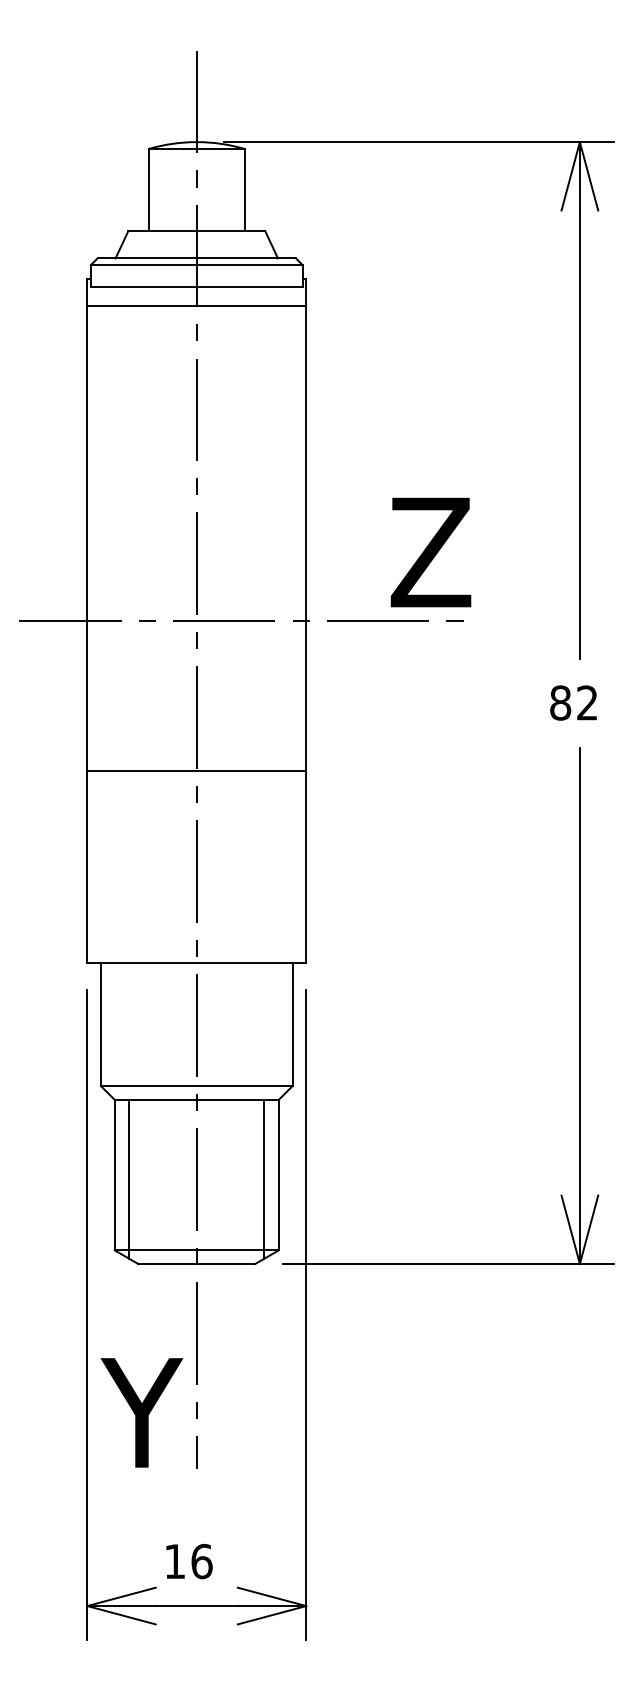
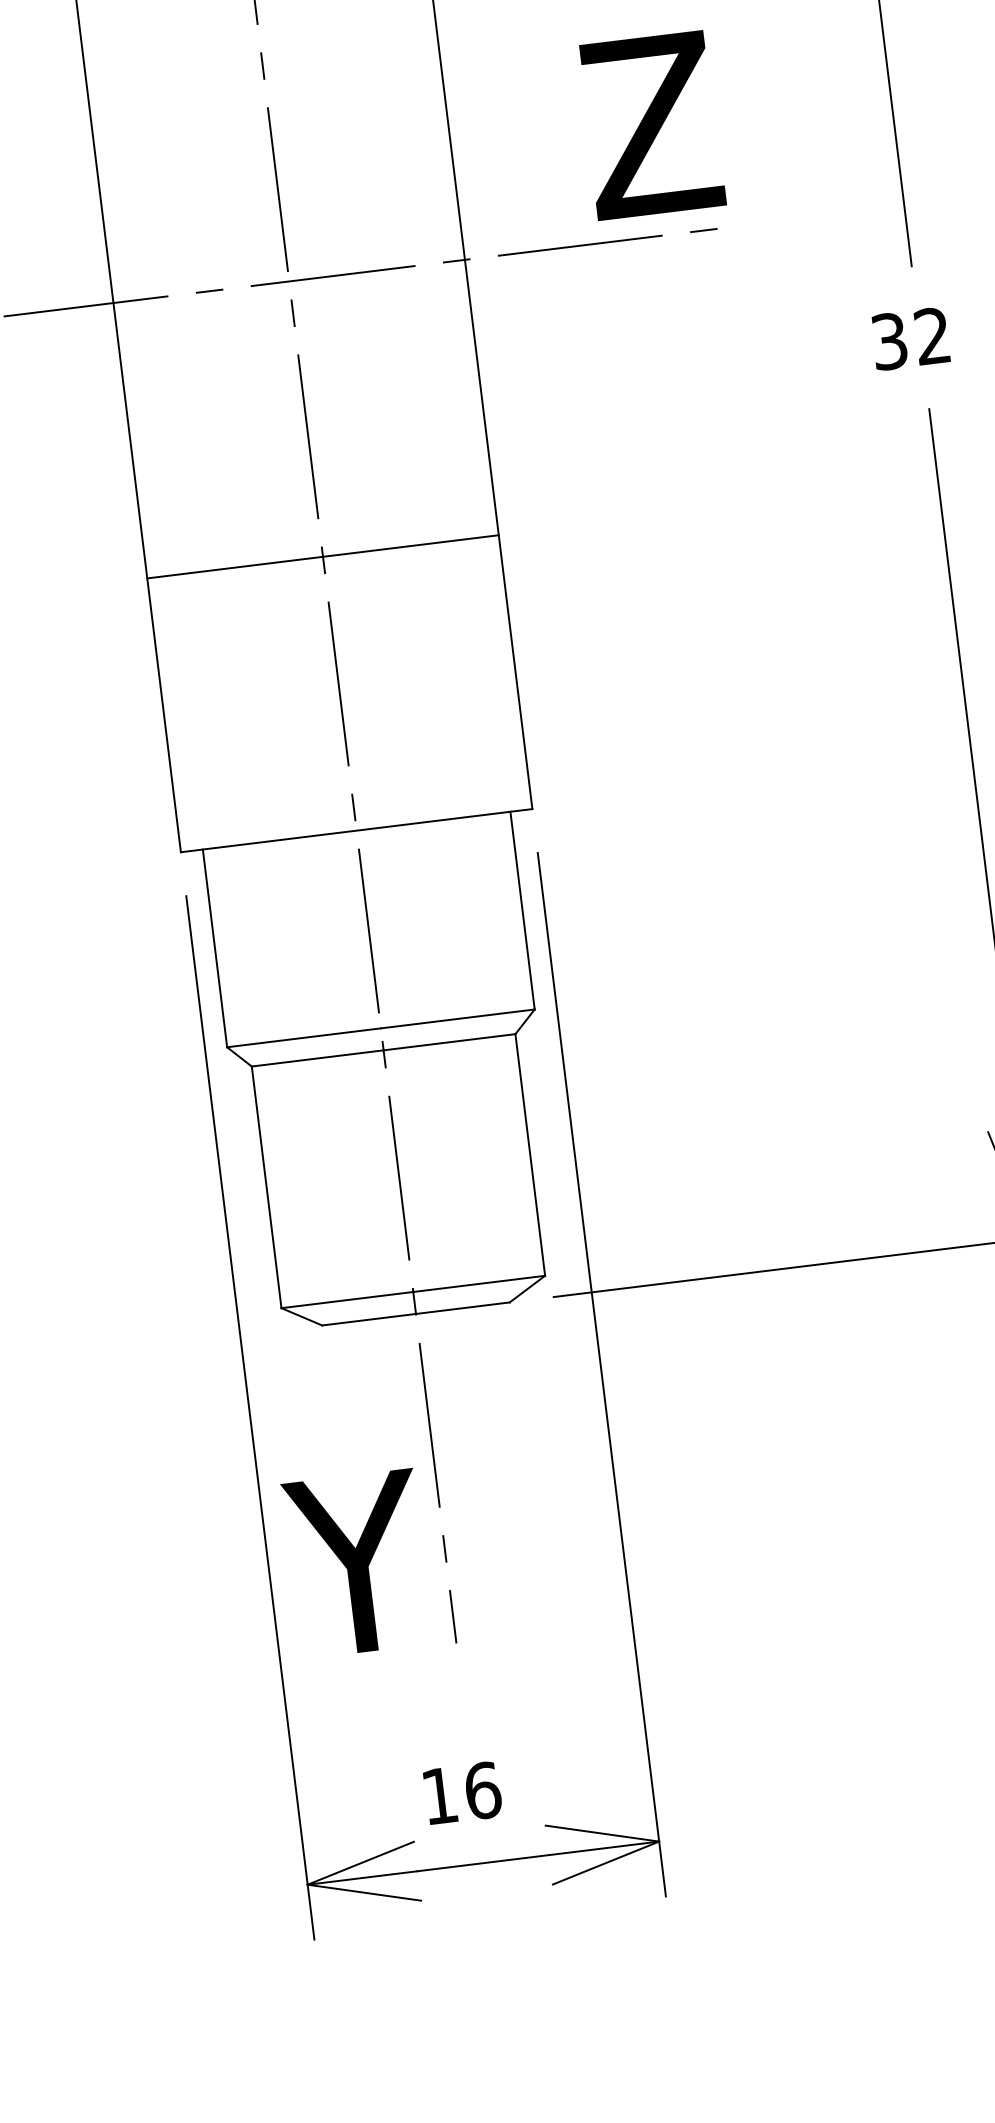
text: (560, 702) -> (889, 340), 82 -> 32
line: (196, 771) -> (322, 556), moved
line: (129, 1178) -> (291, 1189), removed
line: (264, 1178) -> (507, 1163), removed

